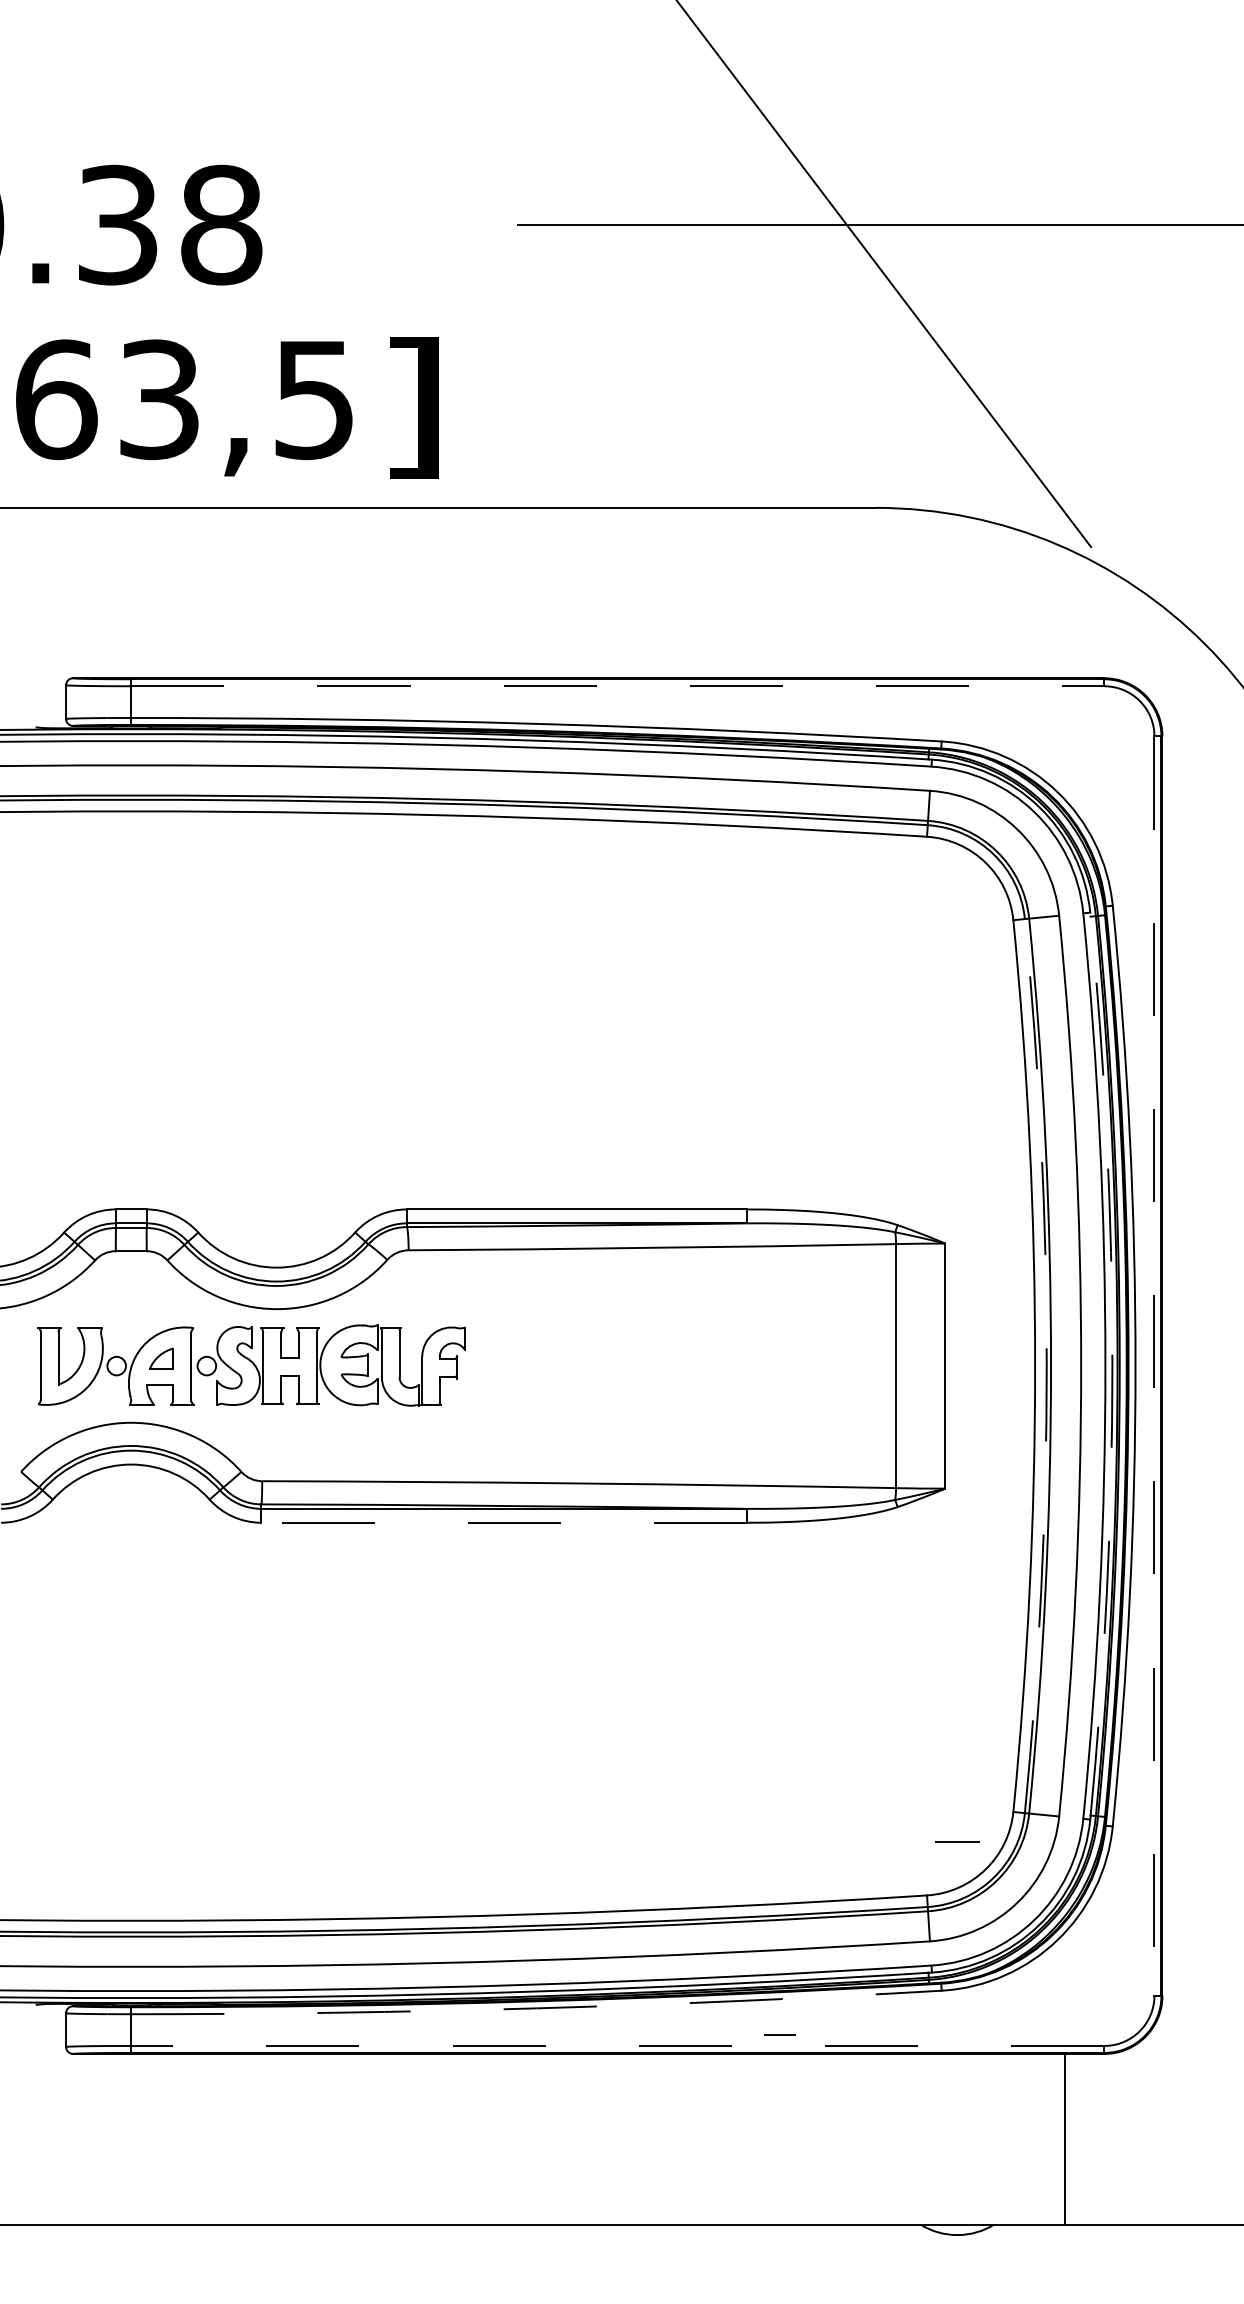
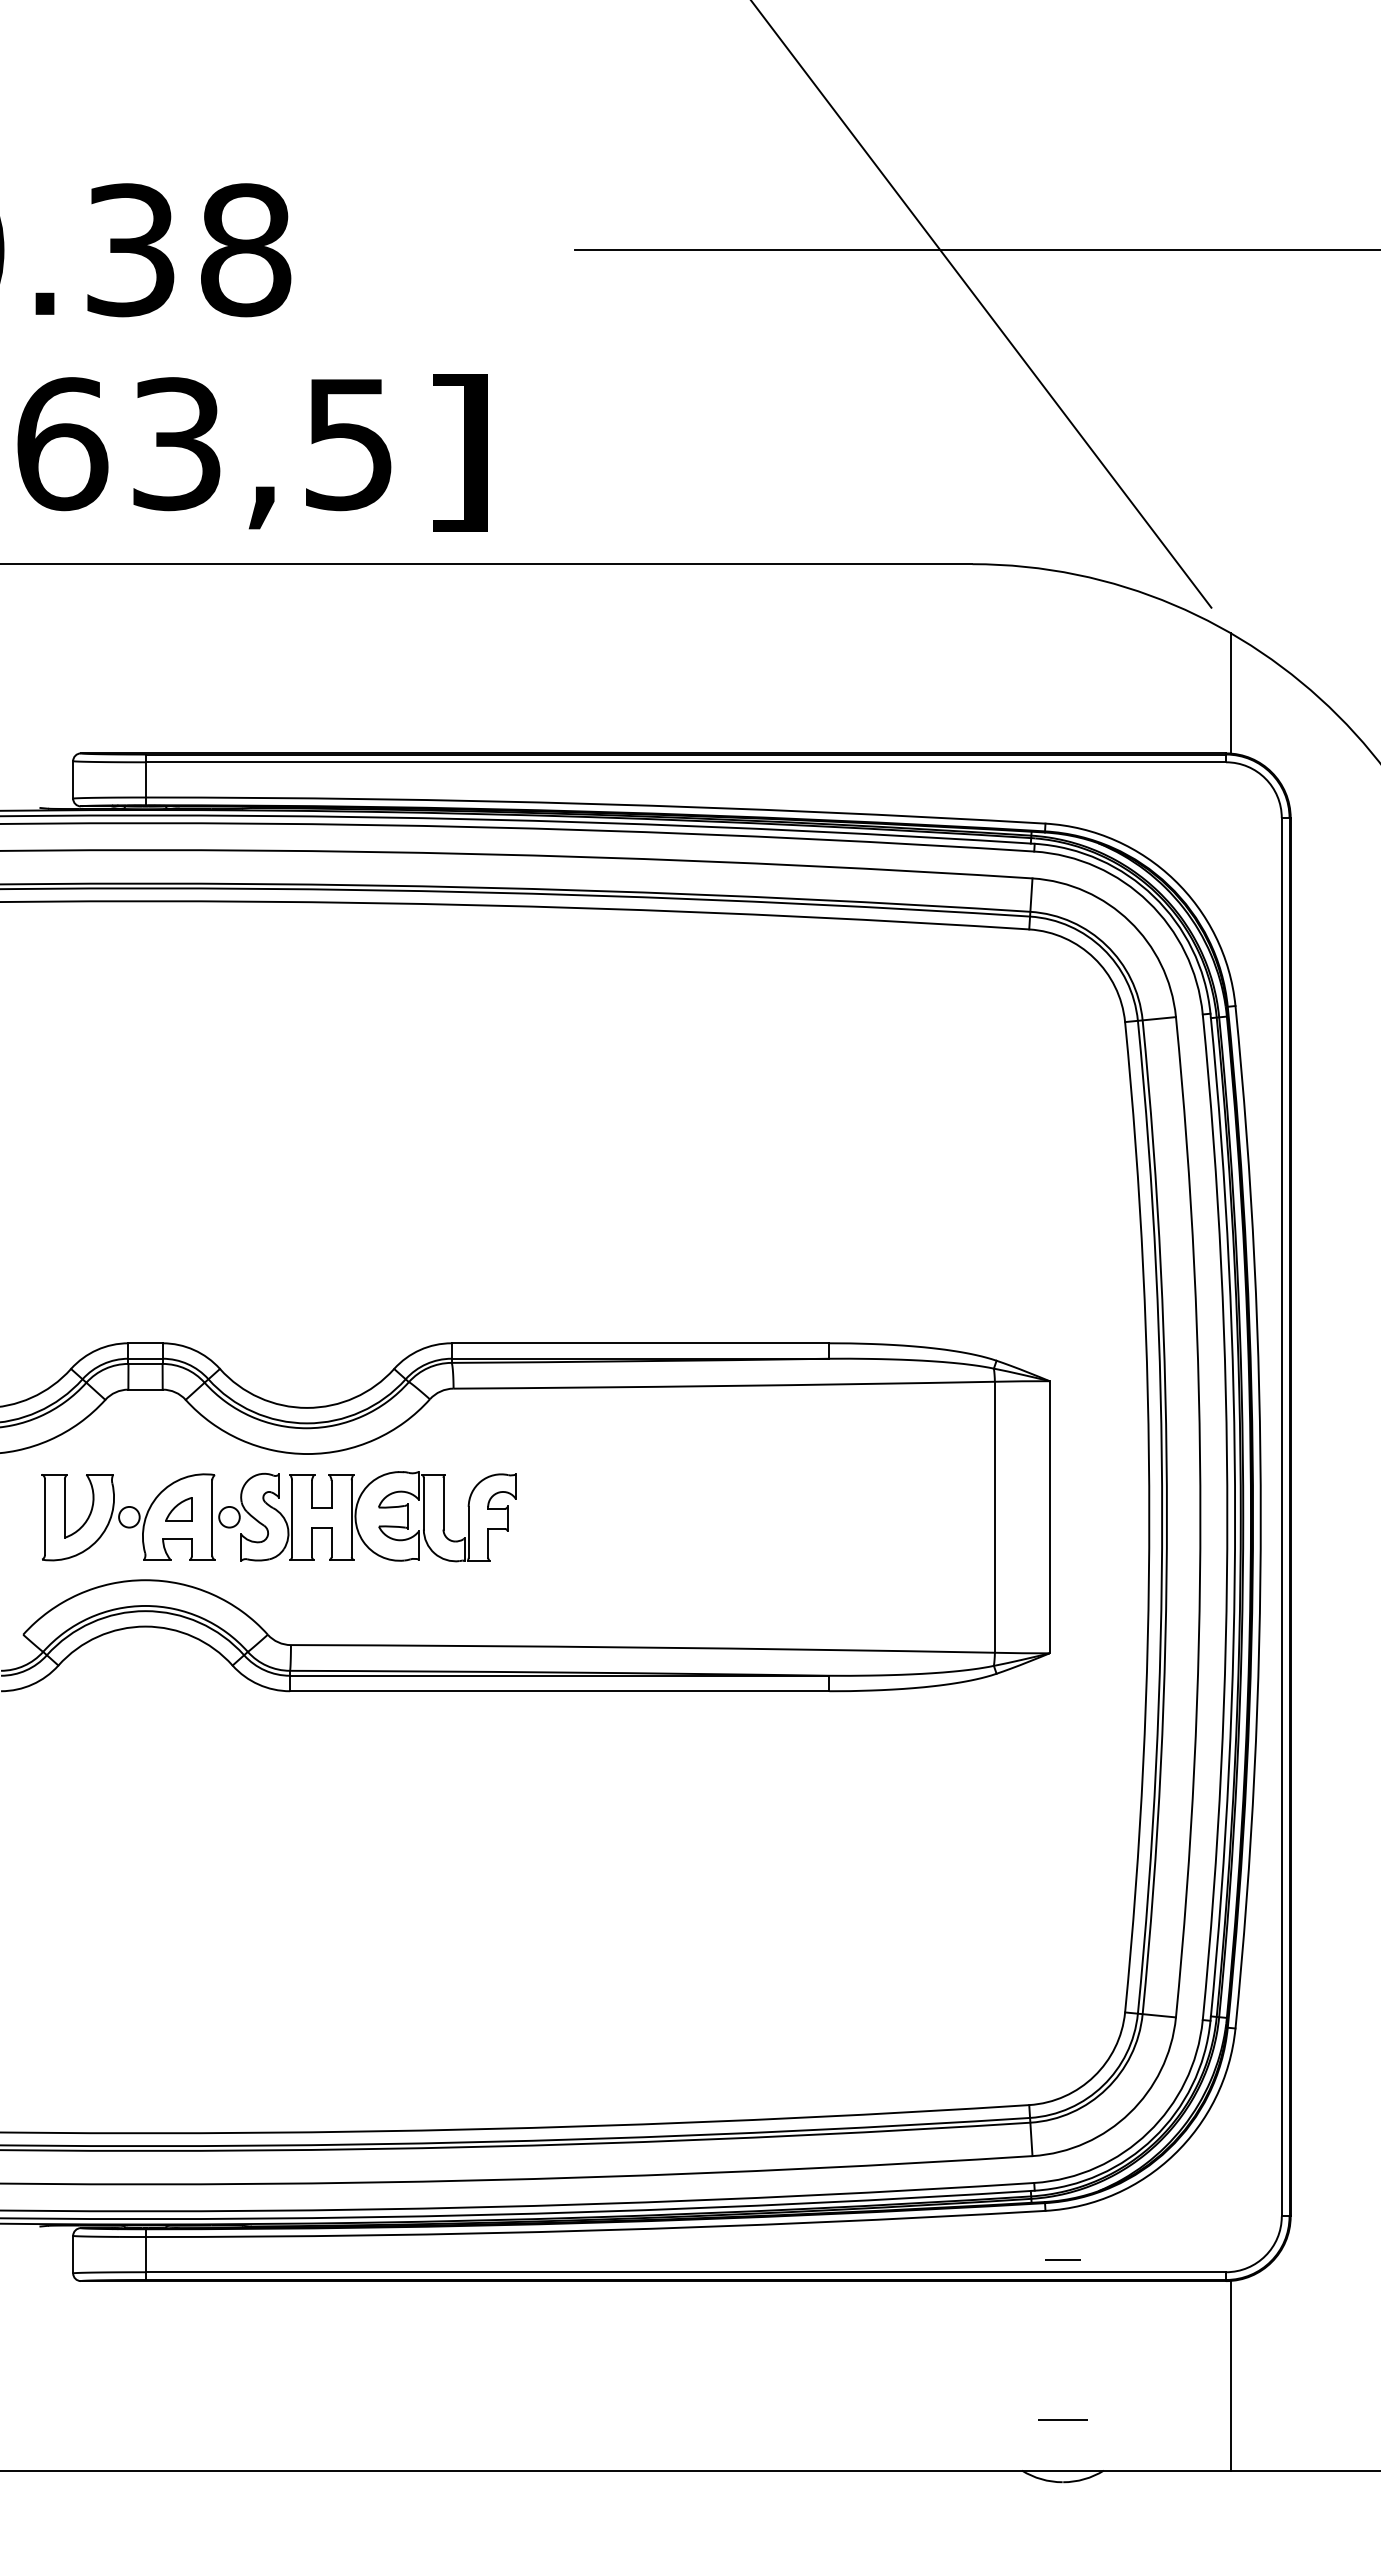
line: (1108, 624) -> (1230, 693), added
line: (618, 686) -> (686, 762), dashed -> solid
arc: (1047, 1366) -> (1162, 1517), dashed -> solid
arc: (1112, 1366) -> (1235, 1517), dashed -> solid
line: (1154, 1366) -> (1281, 1517), dashed -> solid
line: (504, 1523) -> (559, 1691), dashed -> solid
line: (956, 1841) -> (1062, 2419), moved
arc: (536, 2008) -> (595, 2230), dashed -> solid
line: (779, 2034) -> (1062, 2259), moved
line: (617, 2046) -> (685, 2272), dashed -> solid
line: (1065, 2138) -> (1230, 2375), moved

